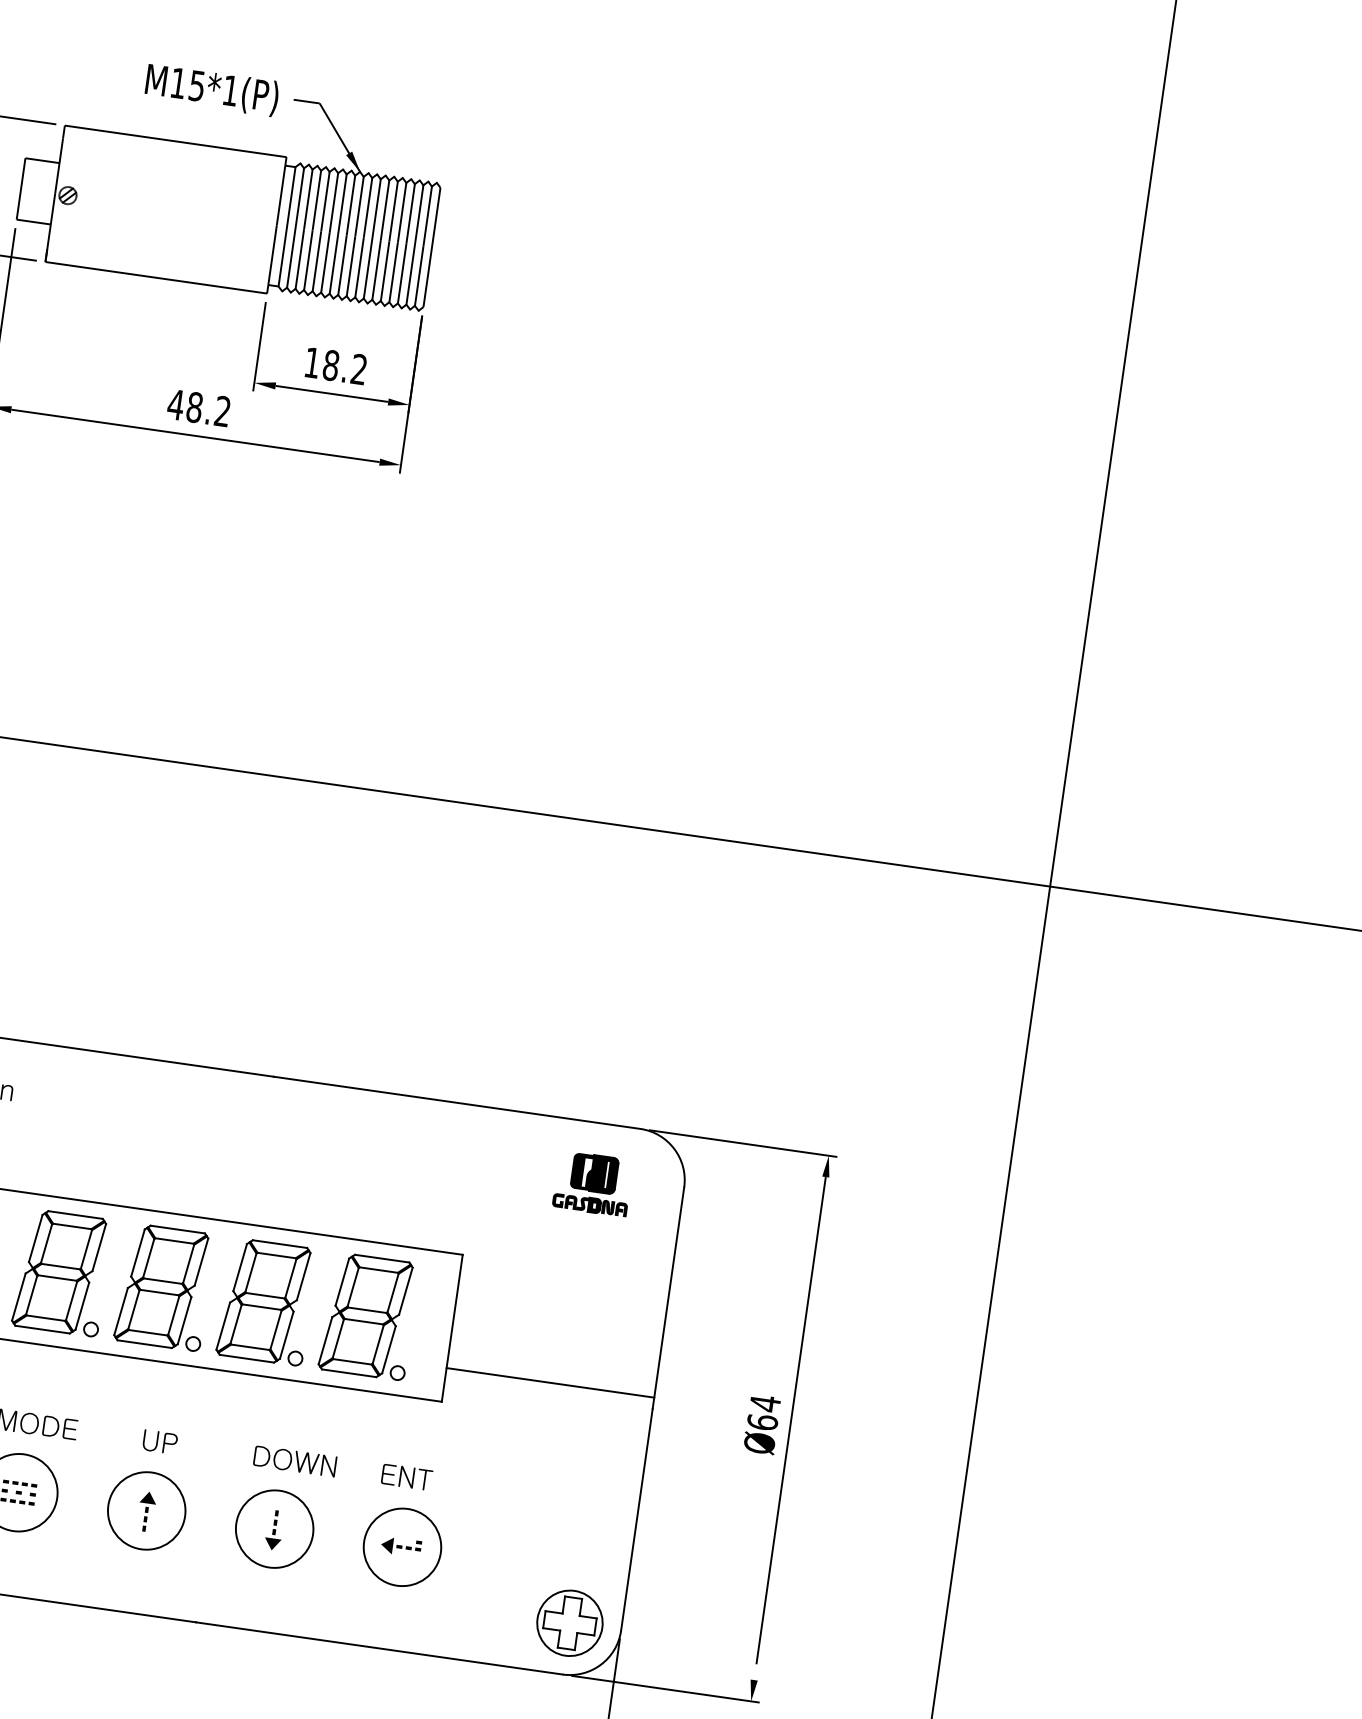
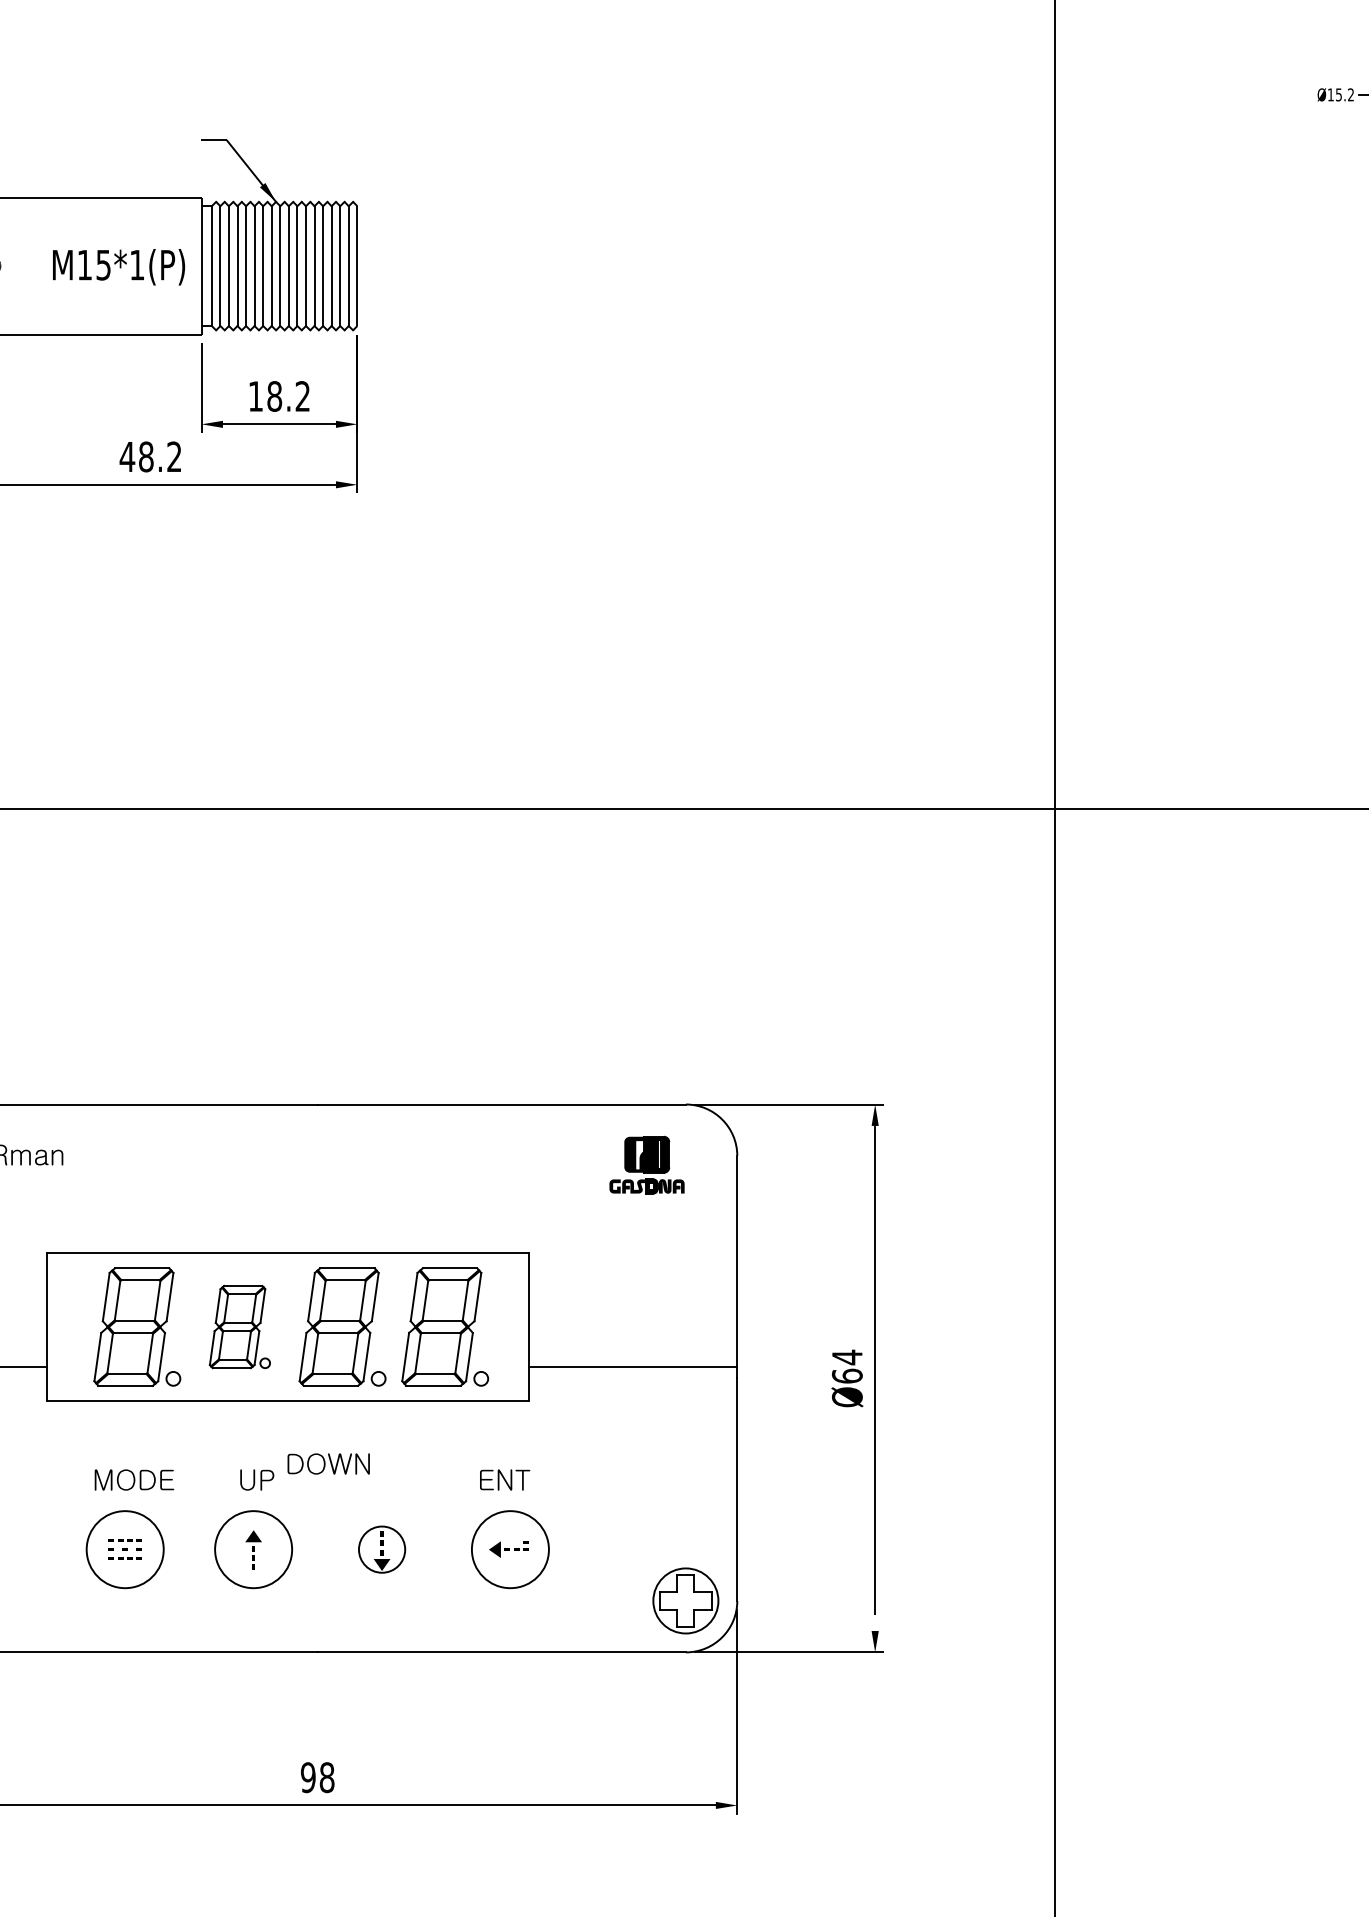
text: (212, 90) -> (119, 267), moved
part: (164, 1286) -> (239, 1326), size x0.7
text: (294, 1460) -> (328, 1463), moved
circle: (274, 1528) -> (381, 1549), size x0.6

